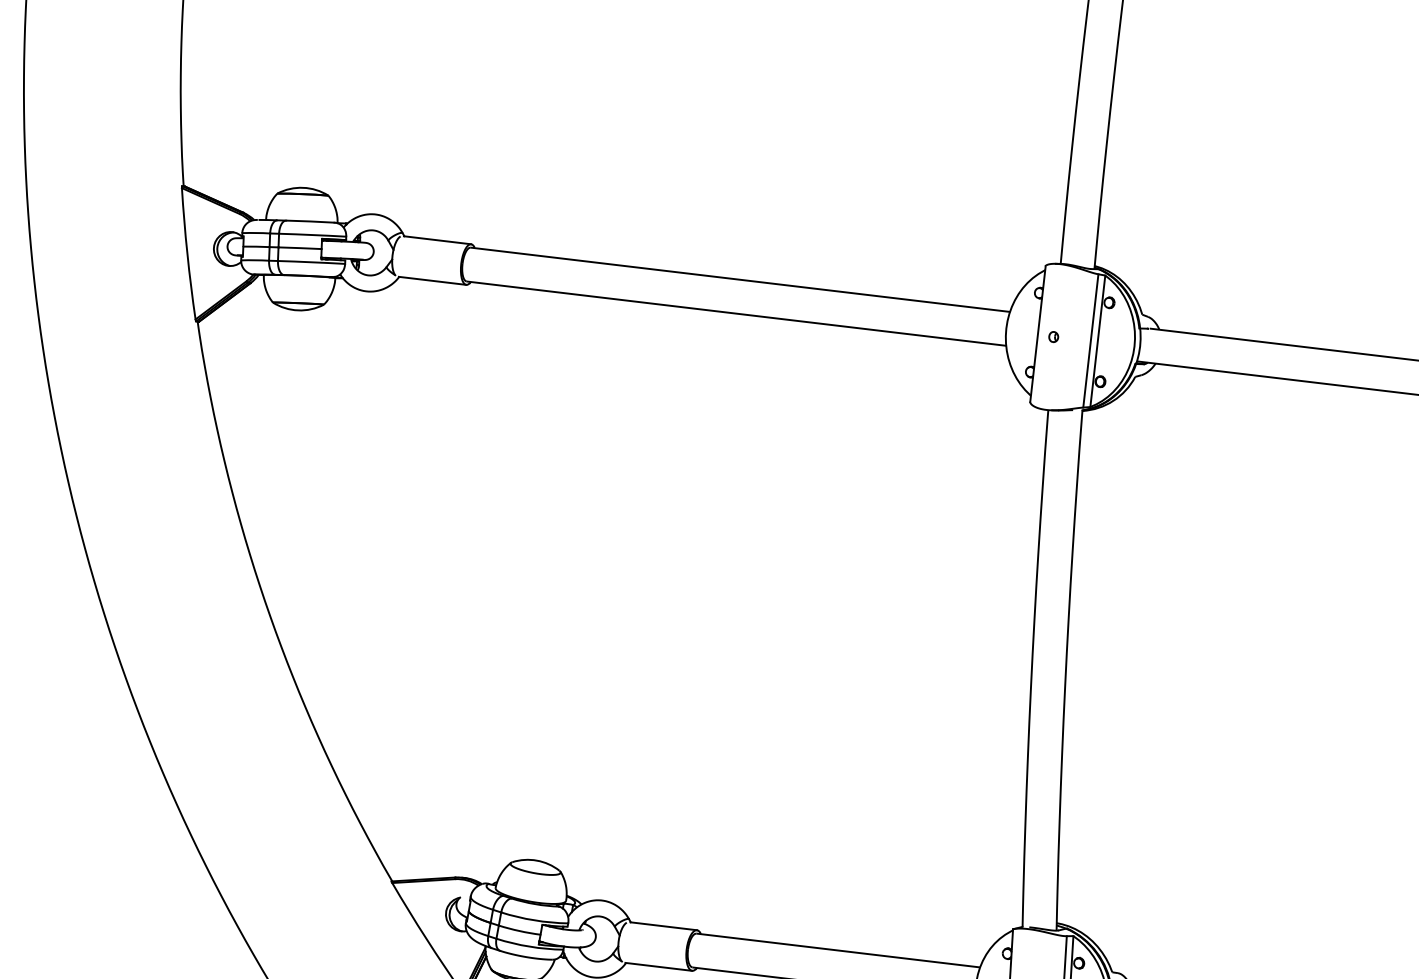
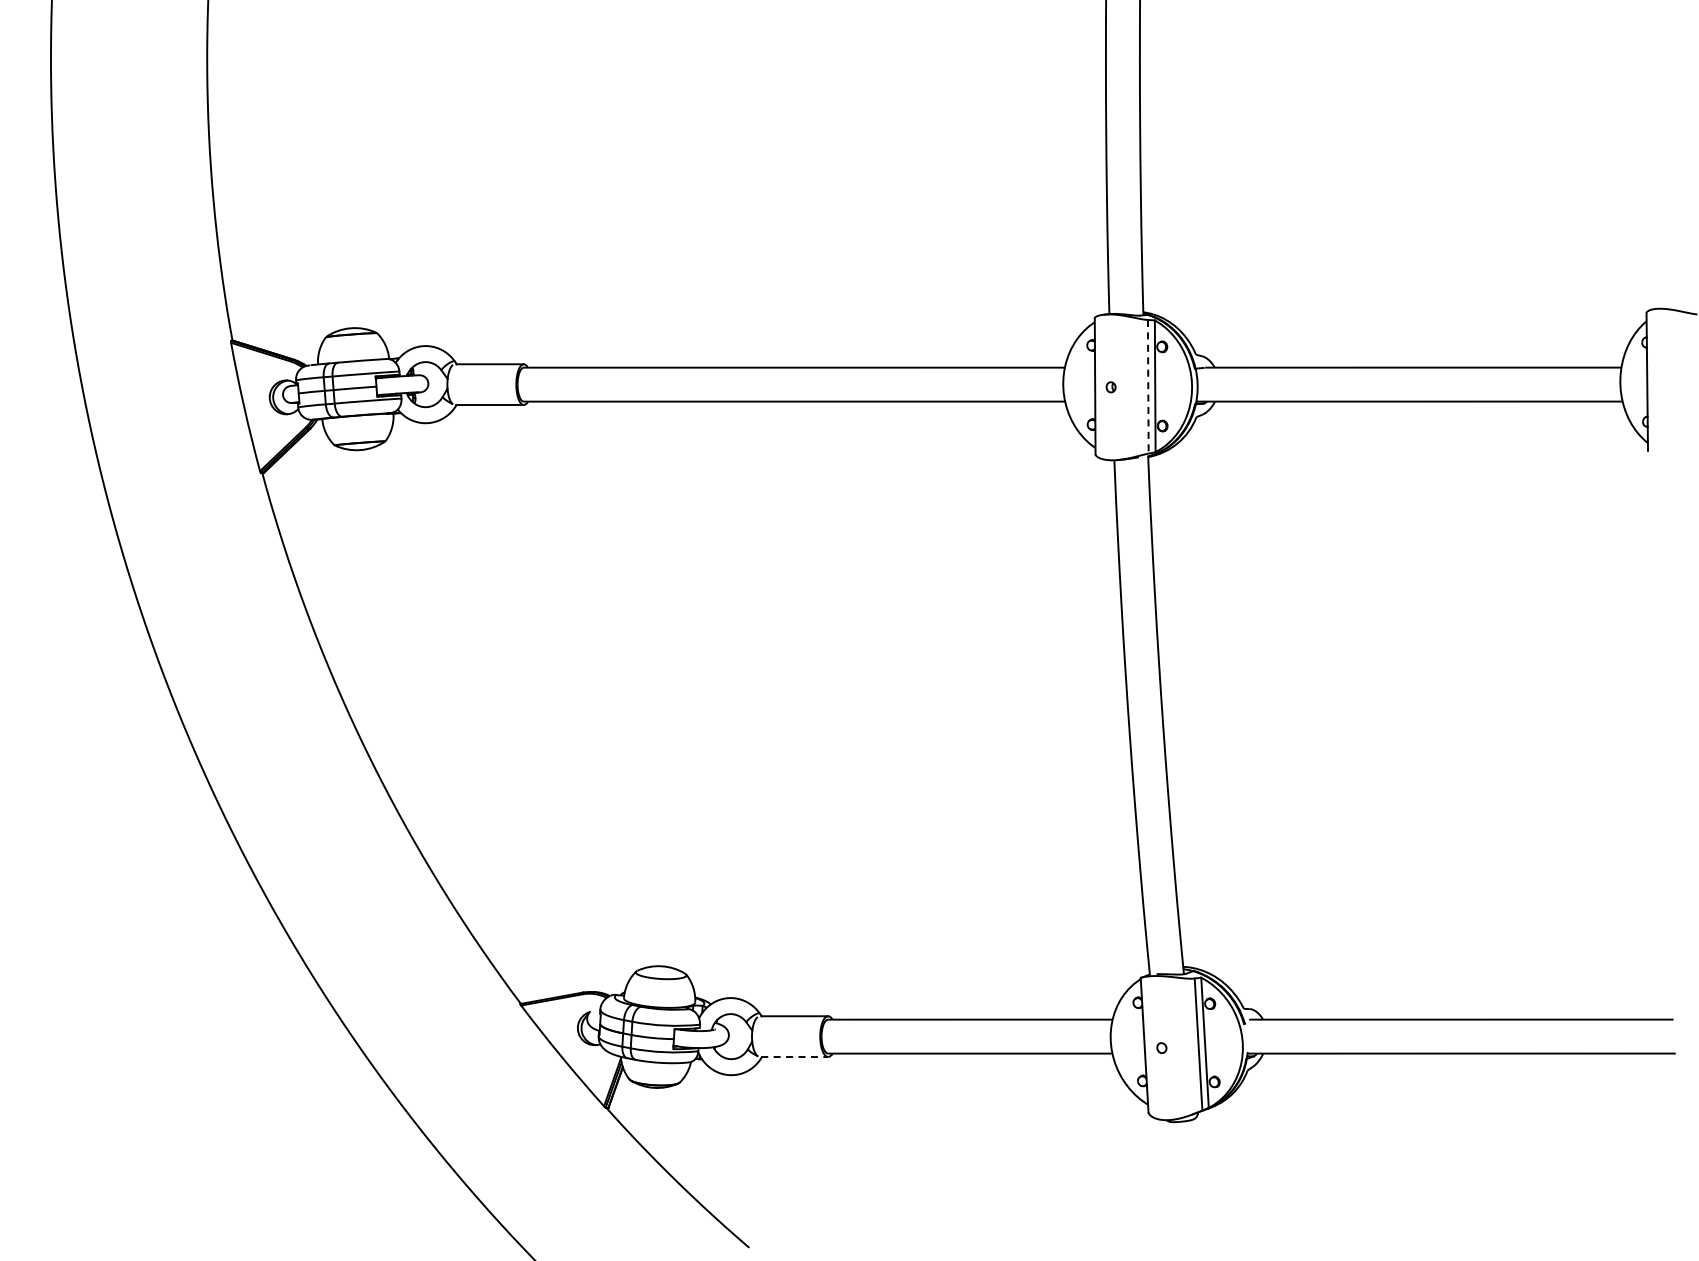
line: (1091, 340) -> (1148, 386), solid -> dashed
line: (658, 967) -> (794, 1057), solid -> dashed

